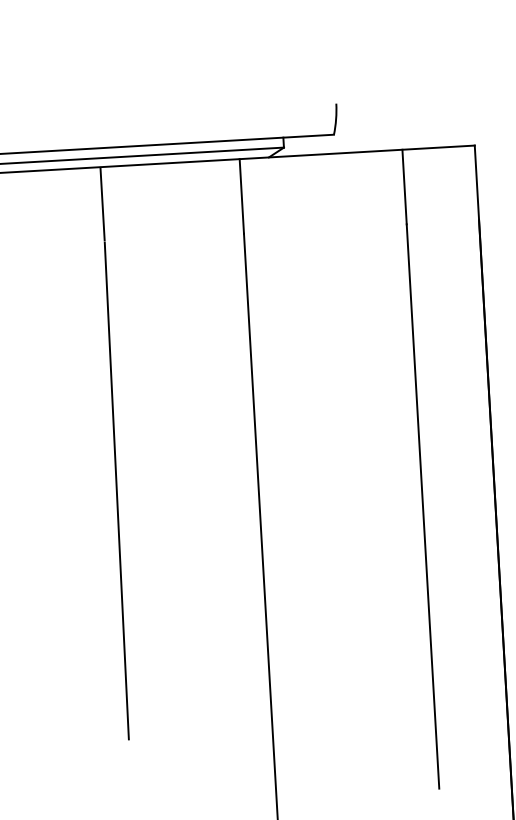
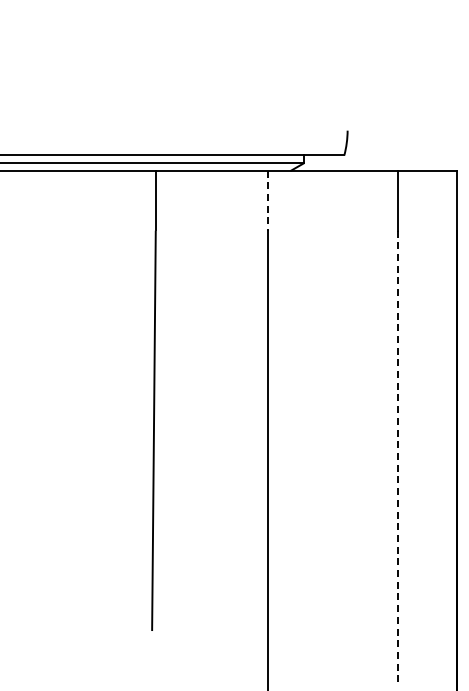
line: (241, 196) -> (267, 200), solid -> dashed
line: (423, 506) -> (398, 457), solid -> dashed

